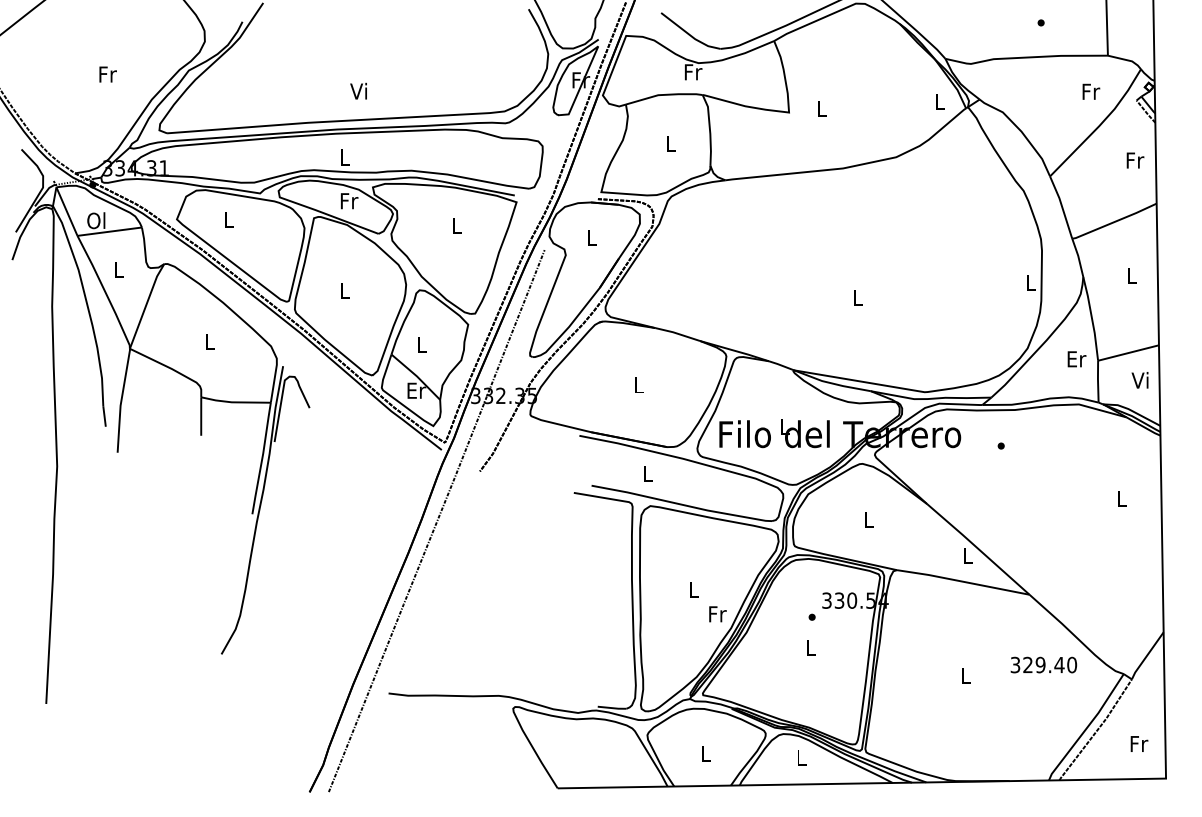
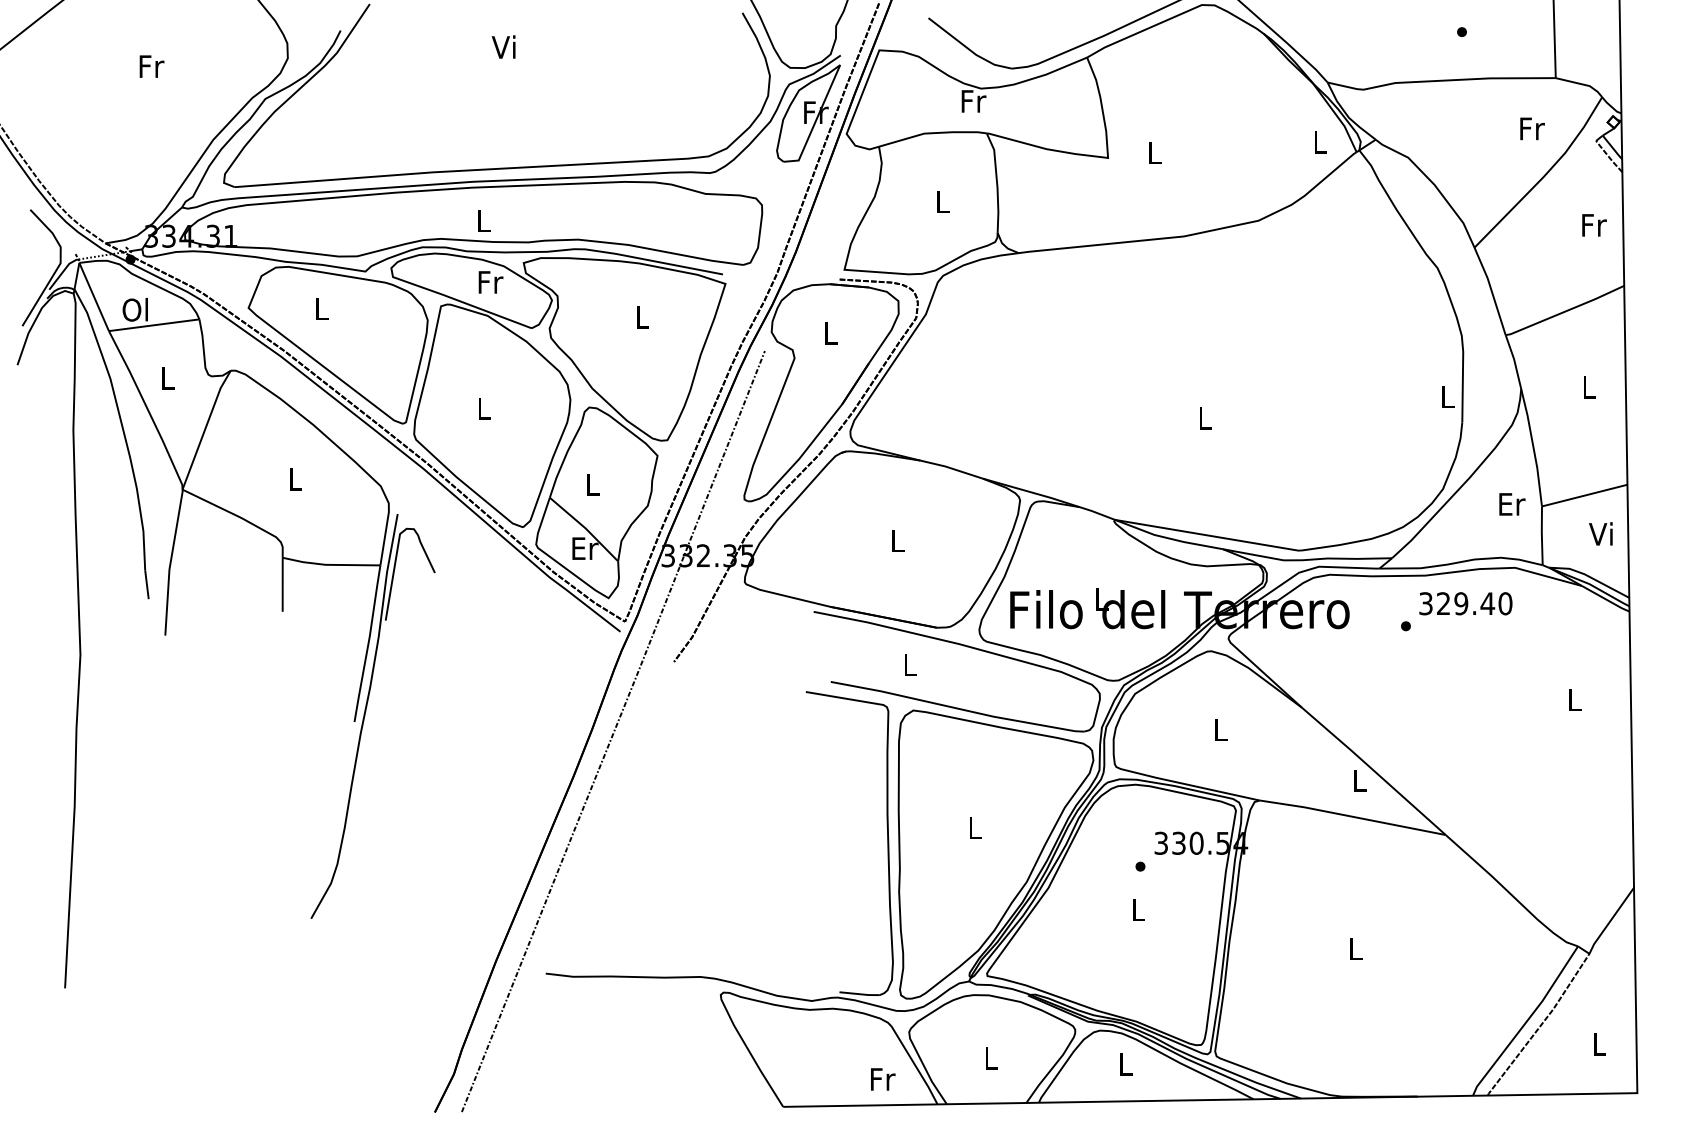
text: (107, 74) -> (151, 66), moved
text: (358, 90) -> (503, 46), moved
text: (718, 614) -> (883, 1079), moved
text: (1043, 664) -> (1465, 603), moved
text: (1139, 743) -> (1599, 1044), Fr -> L

